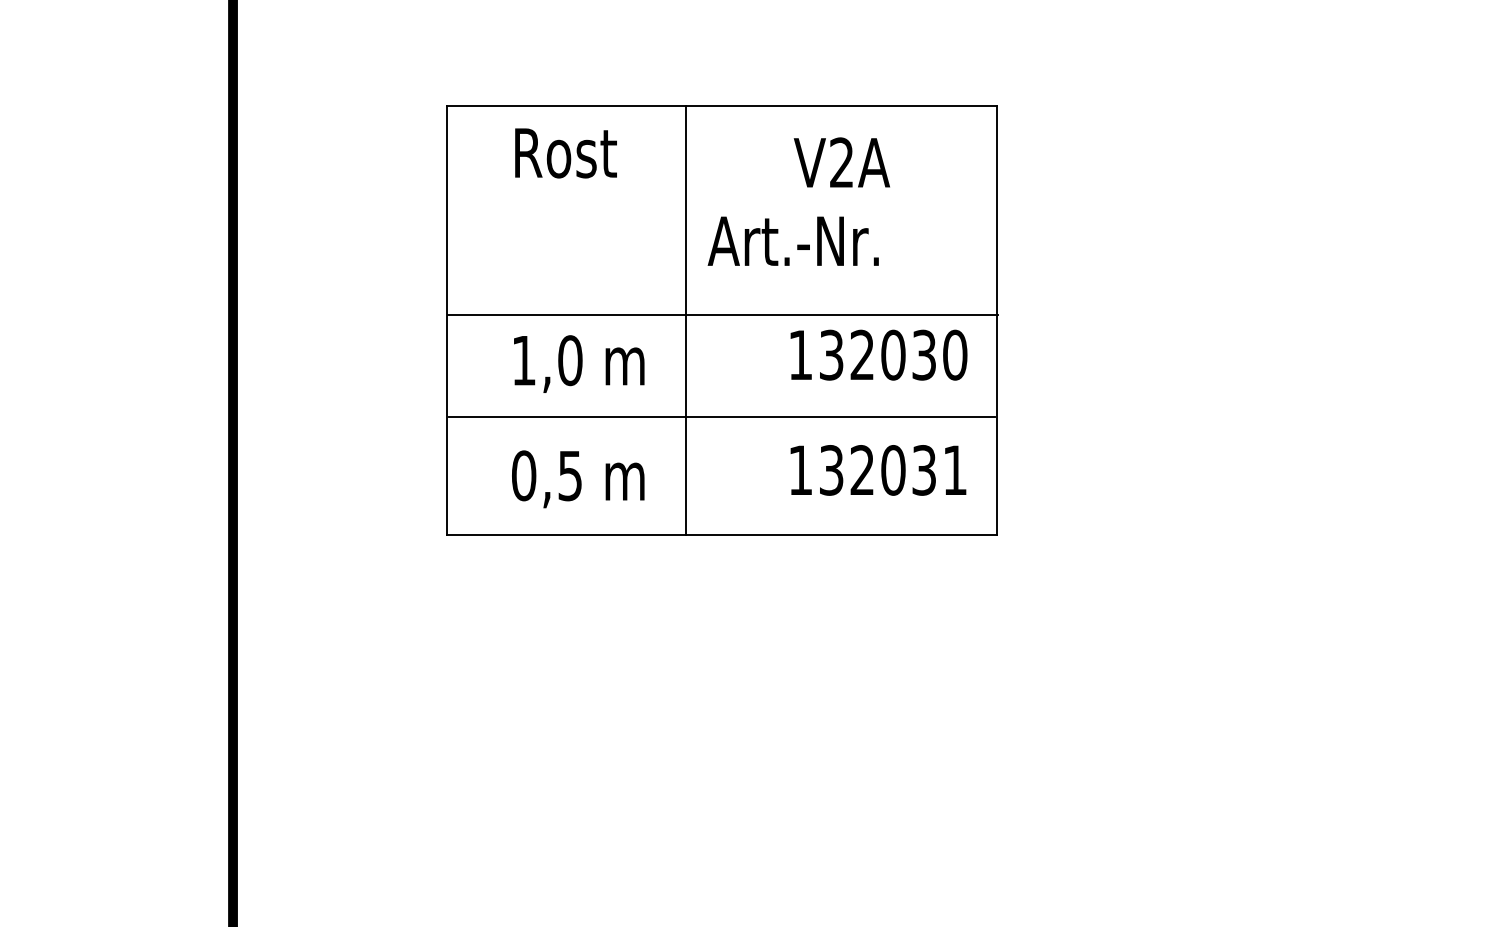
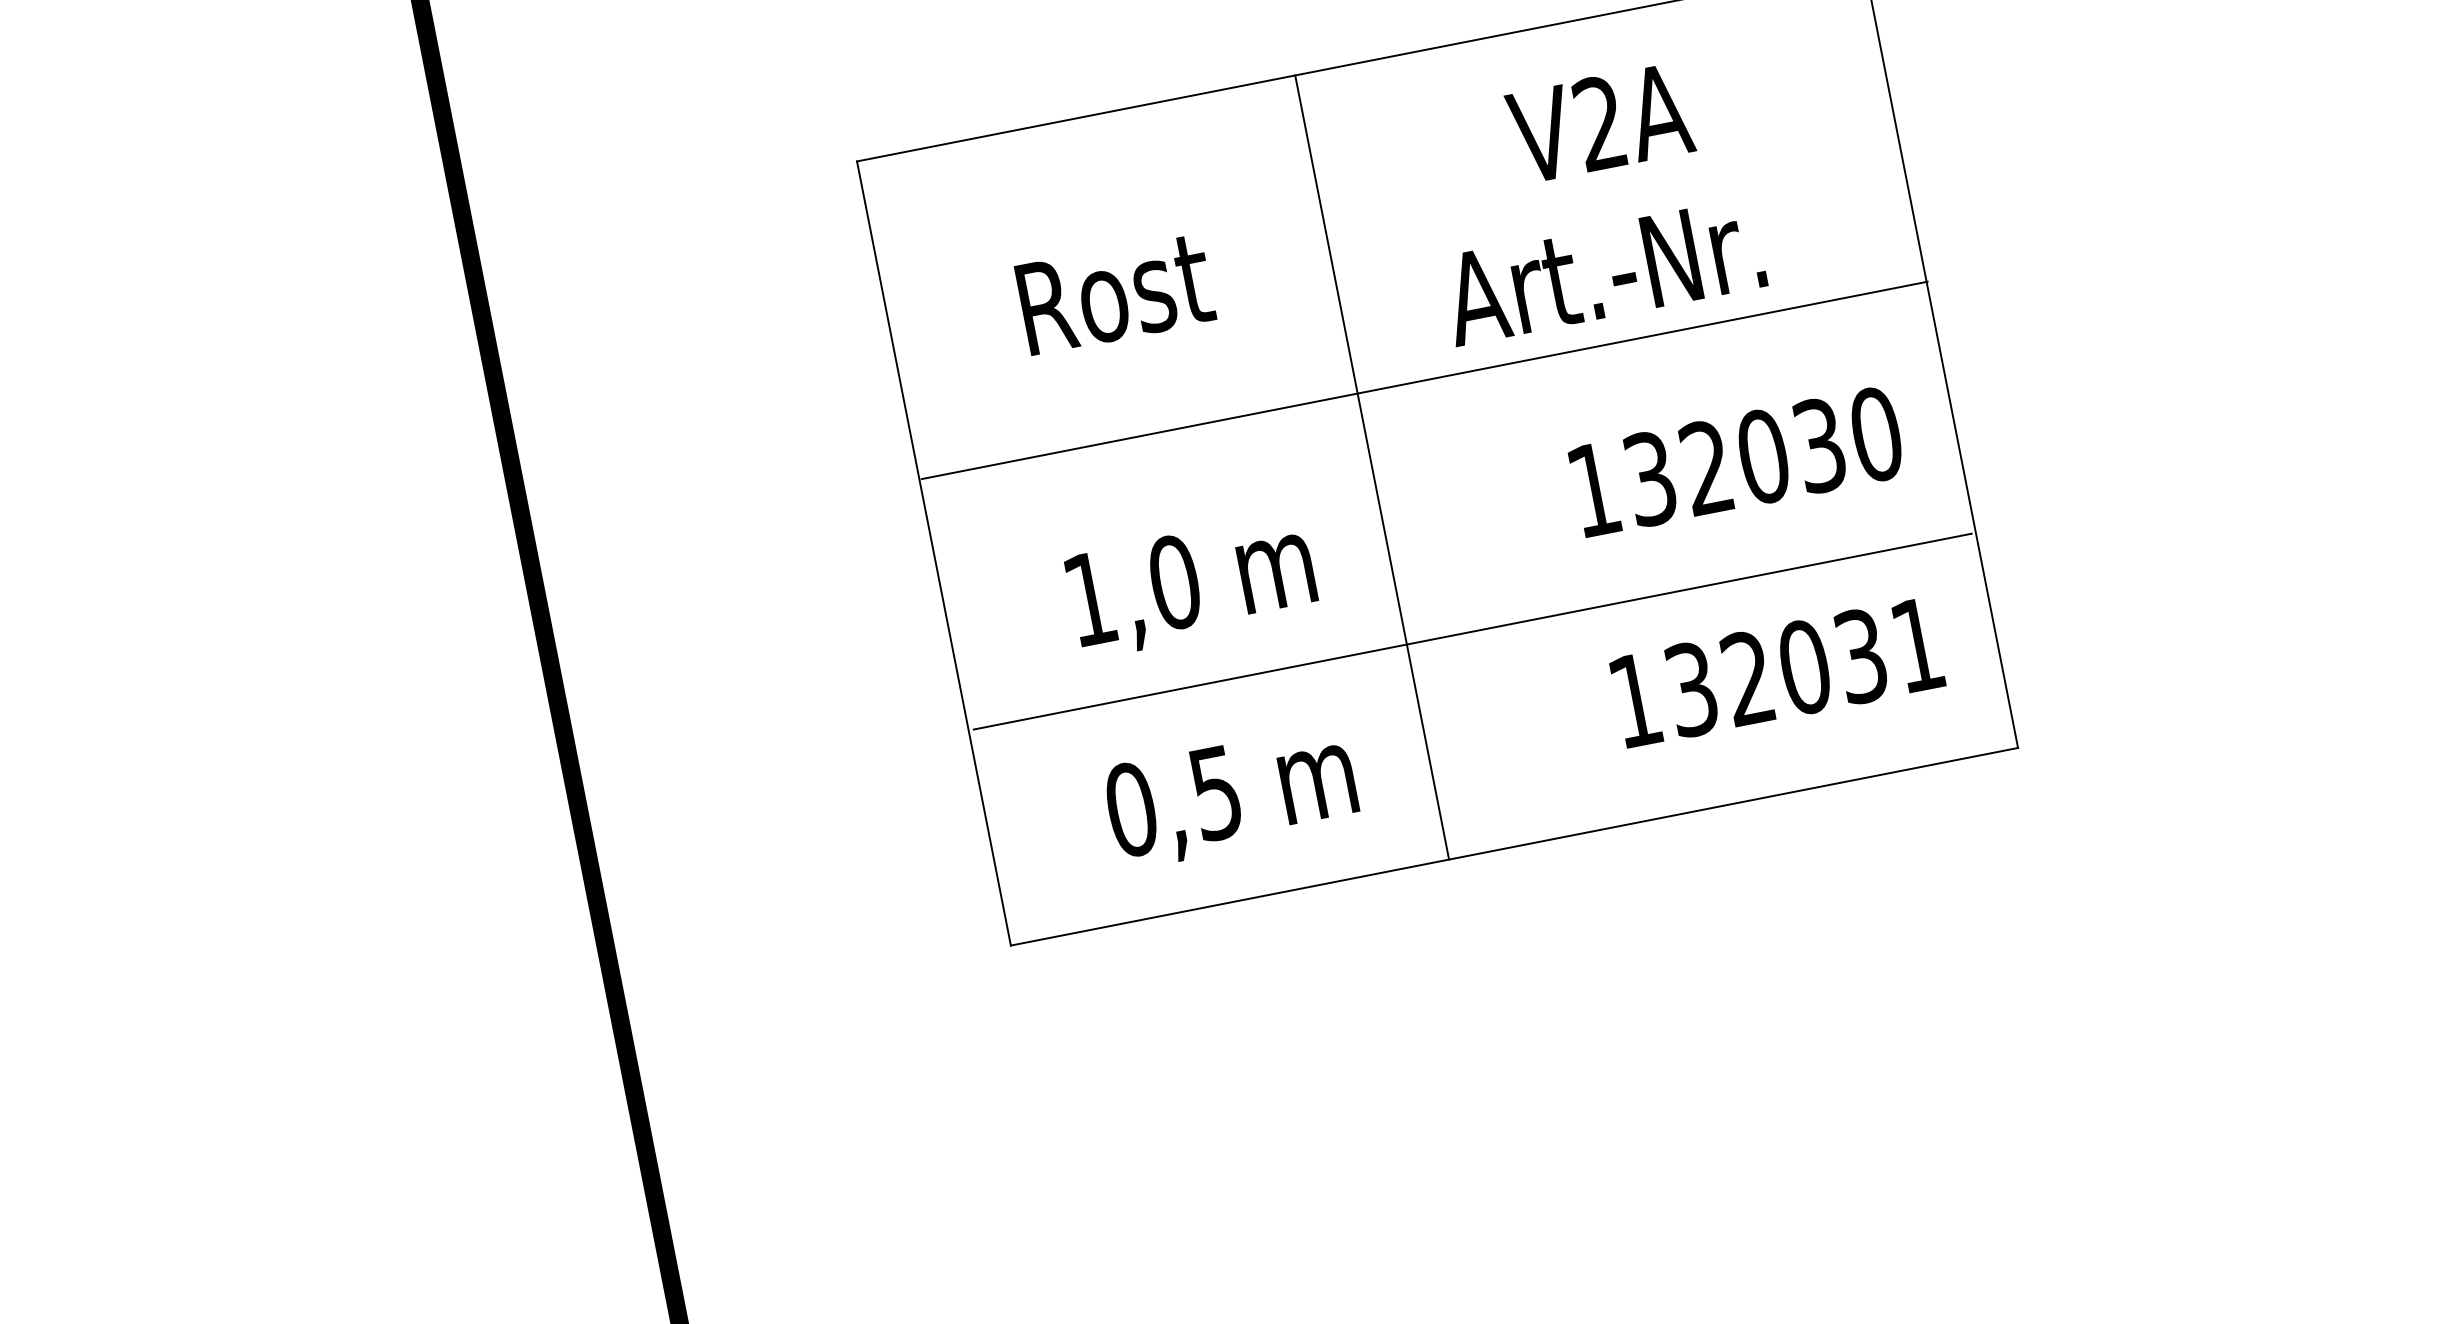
text: (565, 153) -> (1114, 294), moved
text: (792, 240) -> (1601, 270), moved
line: (722, 315) -> (1424, 381), moved

